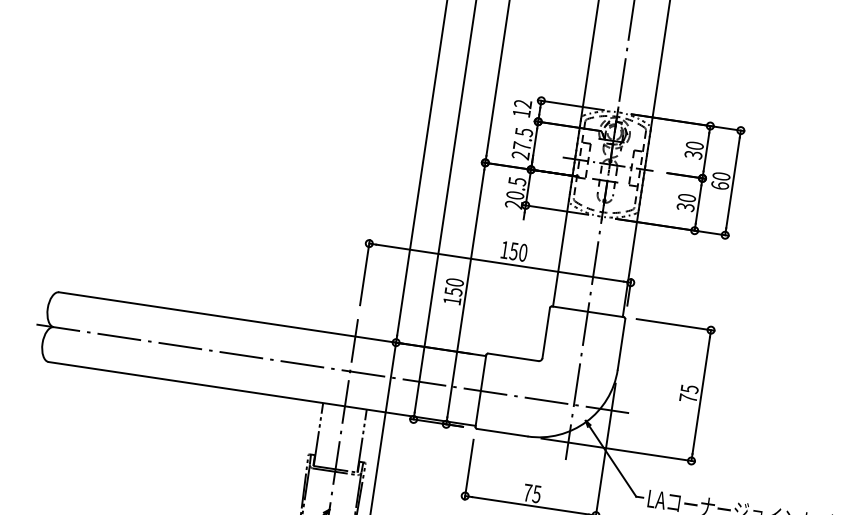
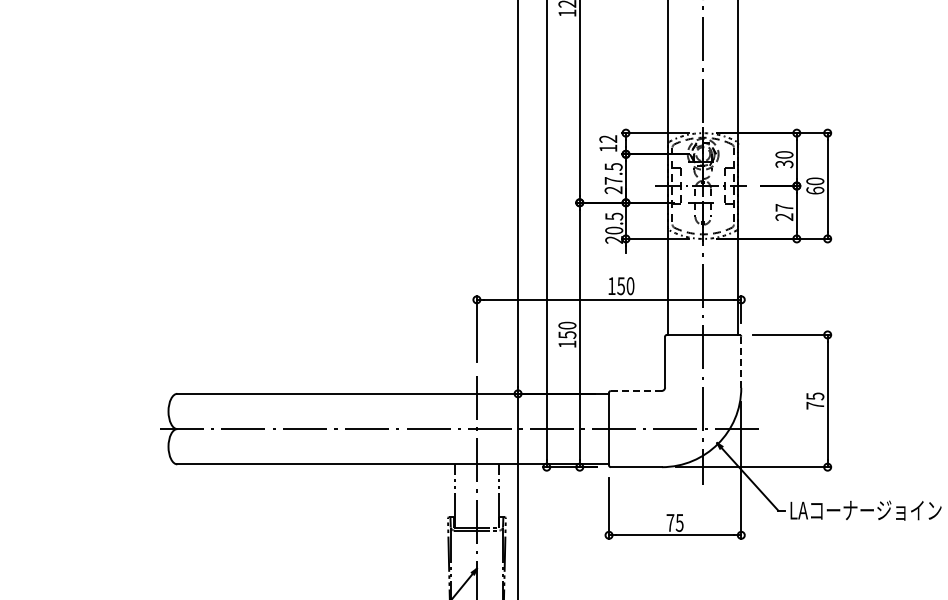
text: (686, 202) -> (784, 212), 30 -> 27
line: (621, 344) -> (741, 362), solid -> dashed
line: (512, 357) -> (635, 391), solid -> dashed

